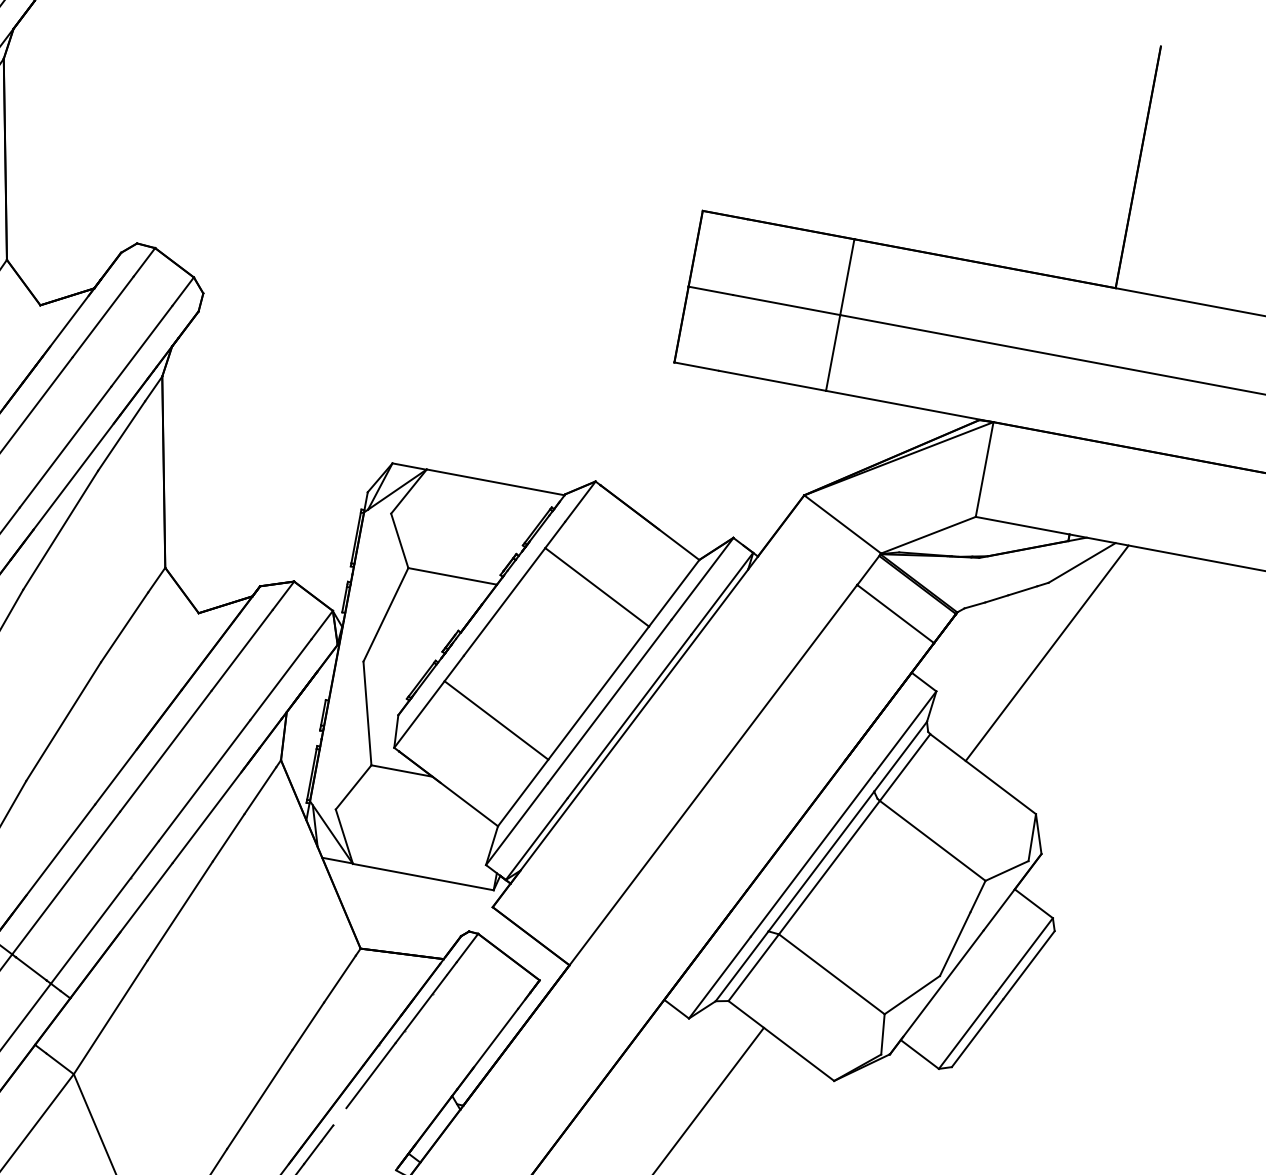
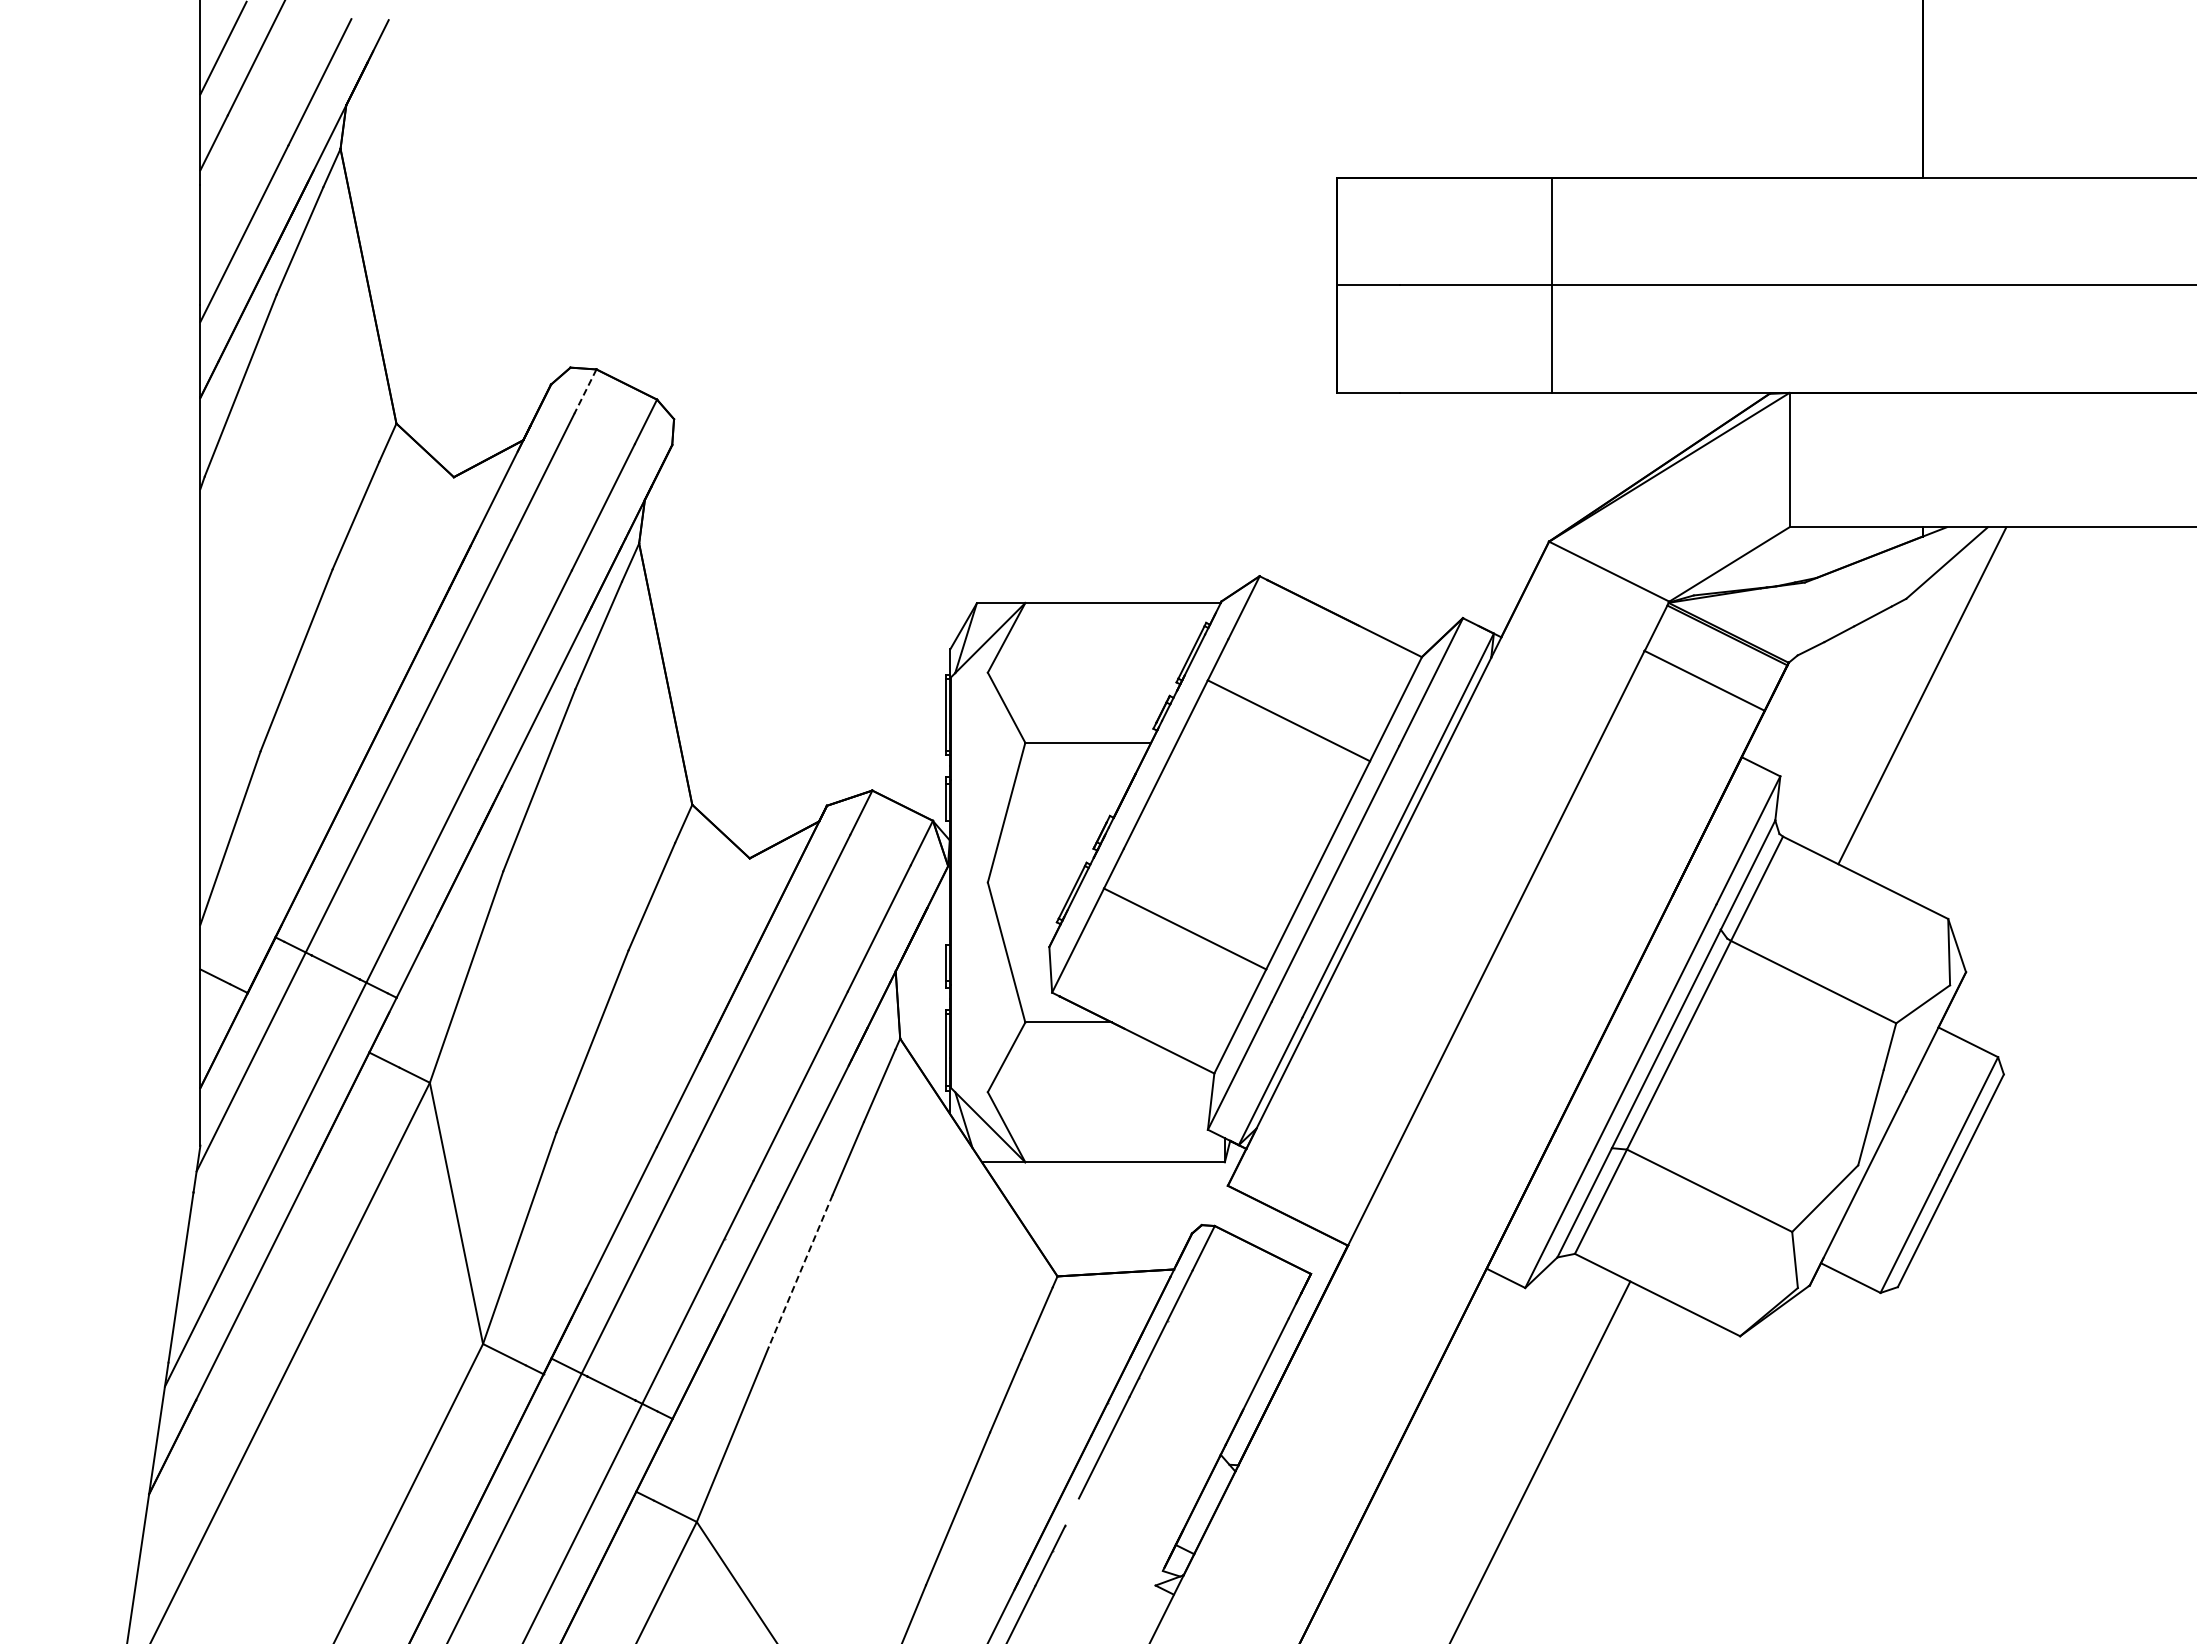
line: (144, 262) -> (585, 391), solid -> dashed
line: (180, 911) -> (800, 1271), solid -> dashed

